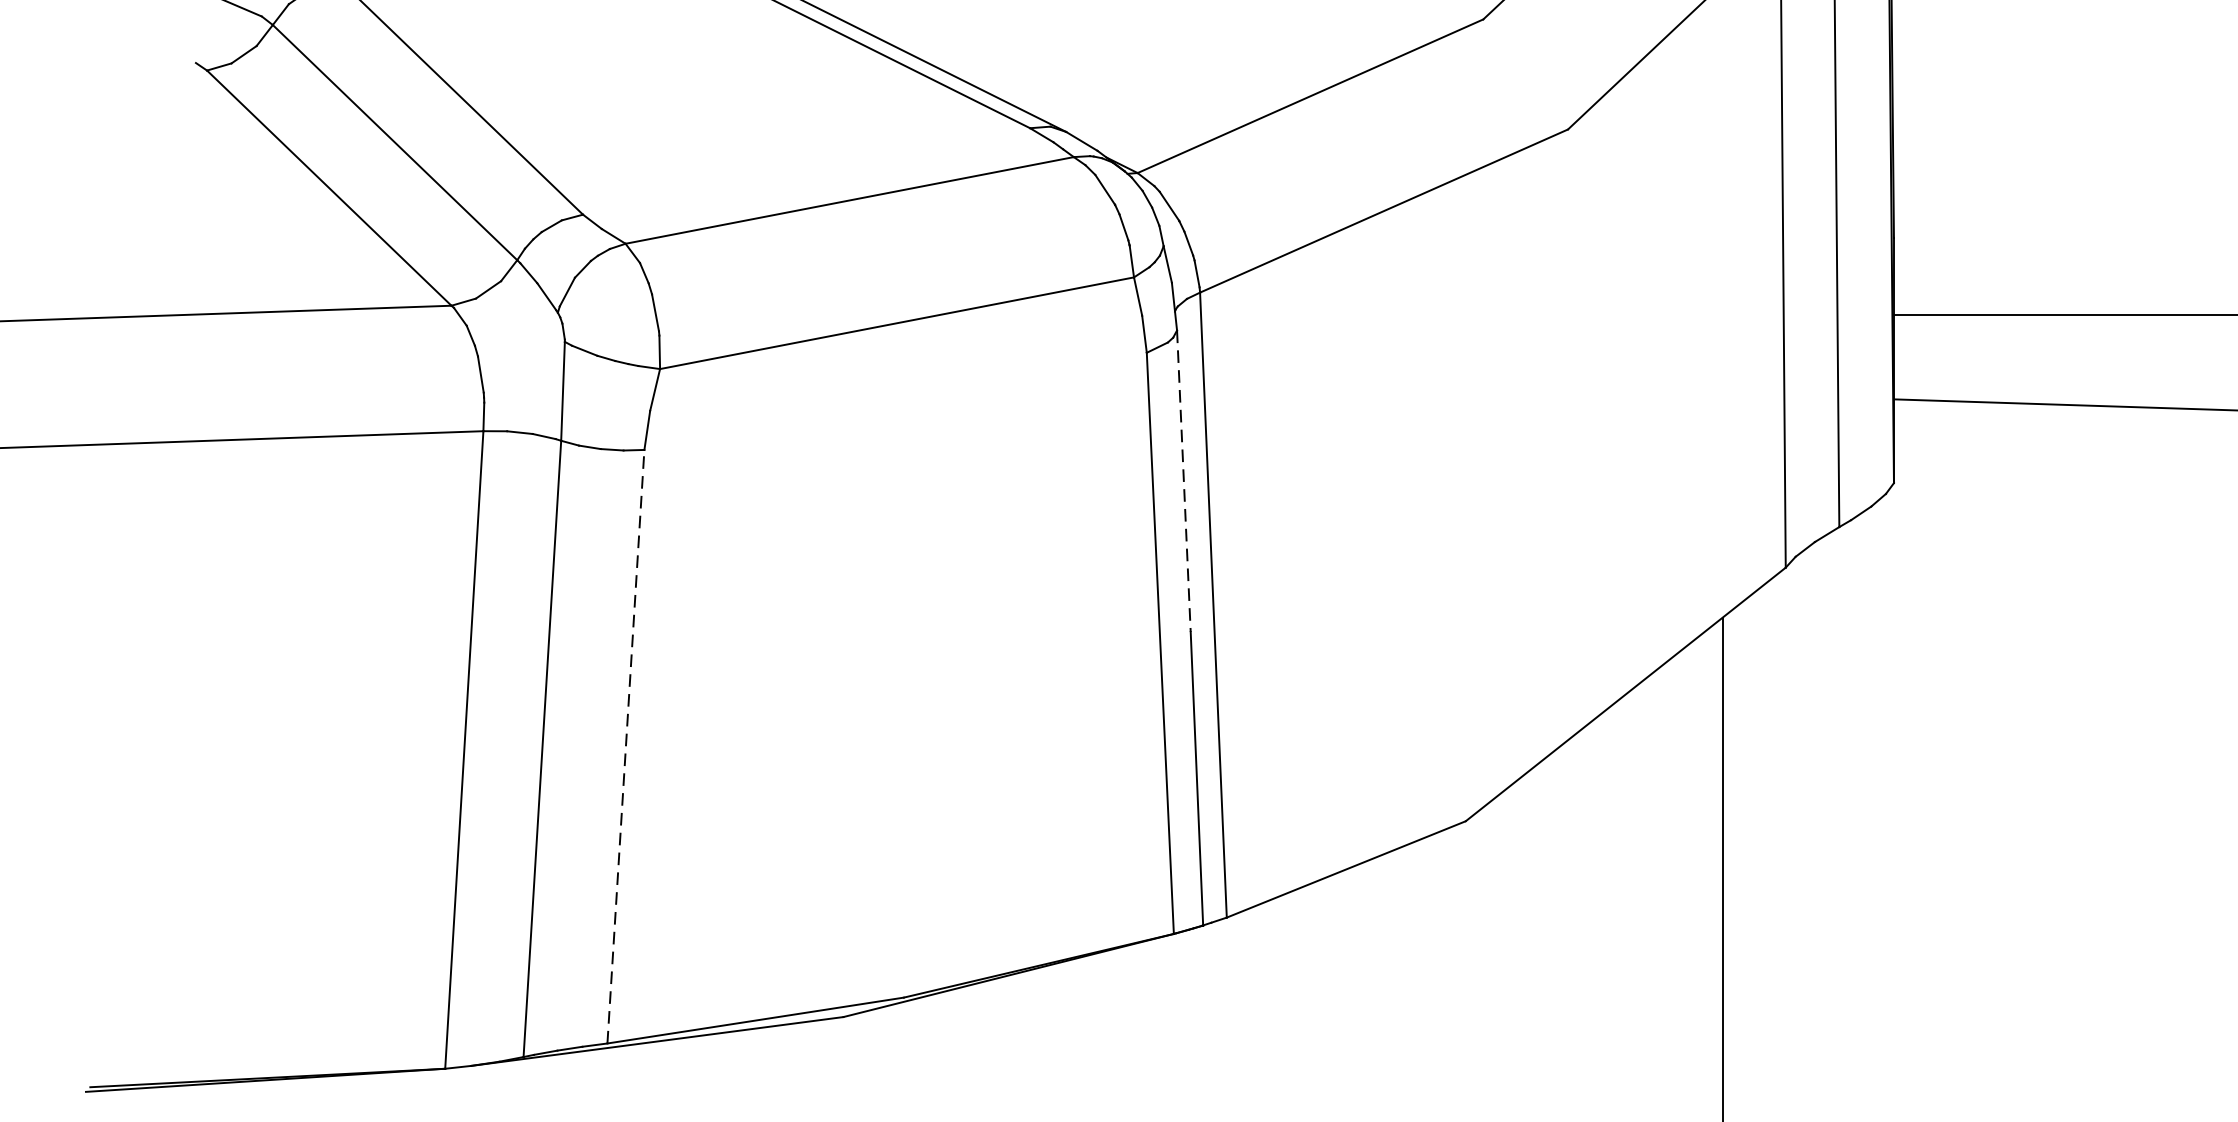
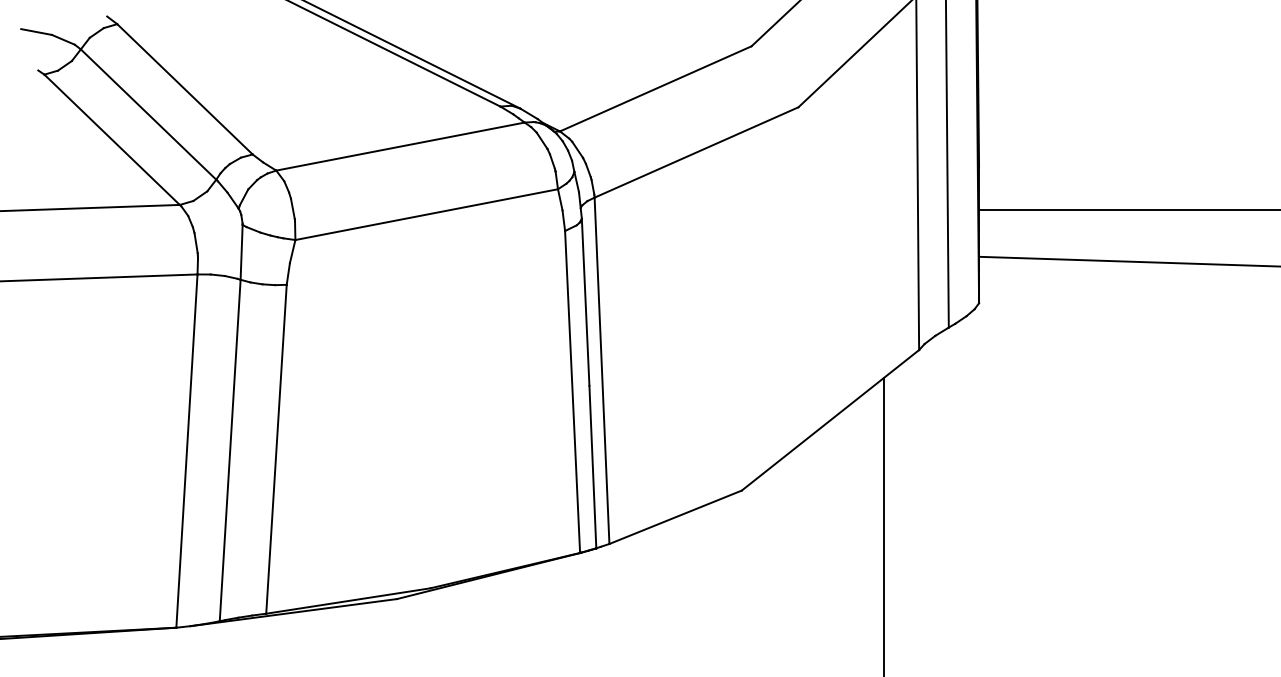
line: (1183, 481) -> (585, 302), dashed -> solid
line: (625, 747) -> (276, 449), dashed -> solid

